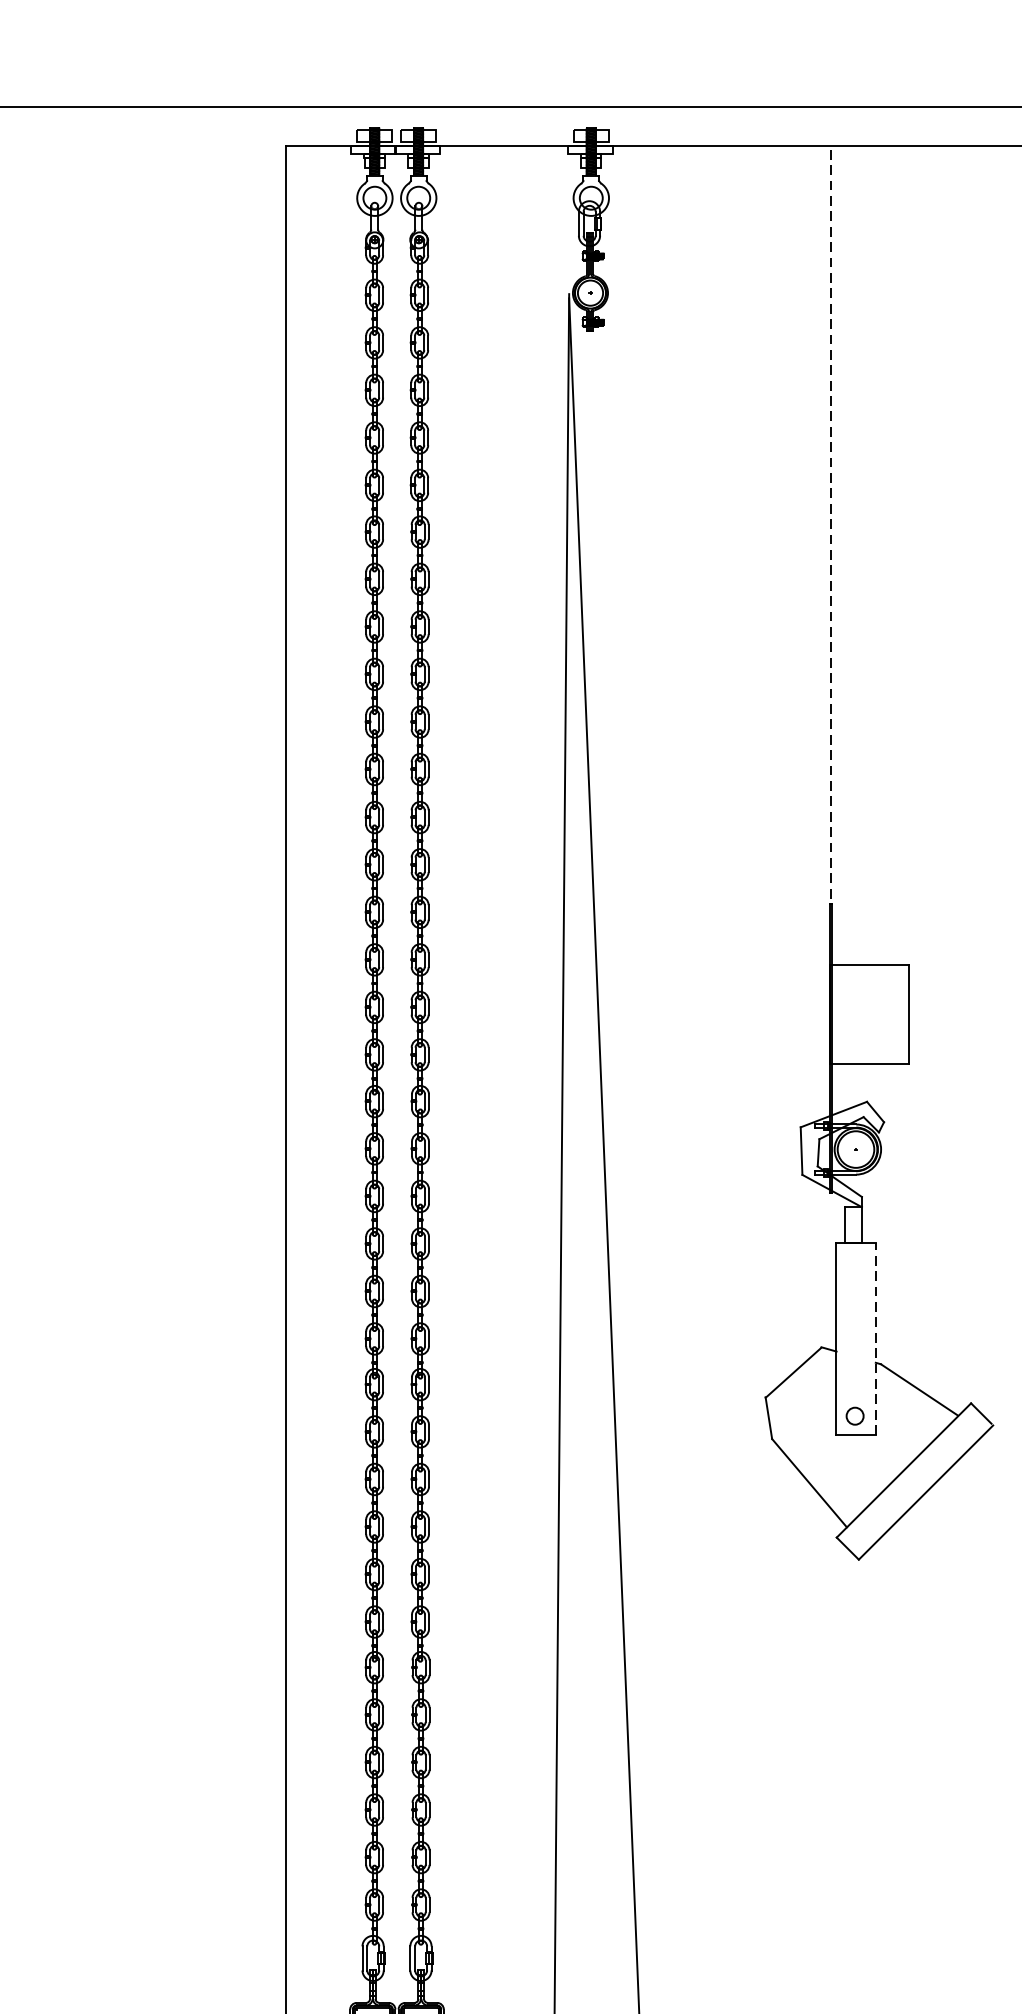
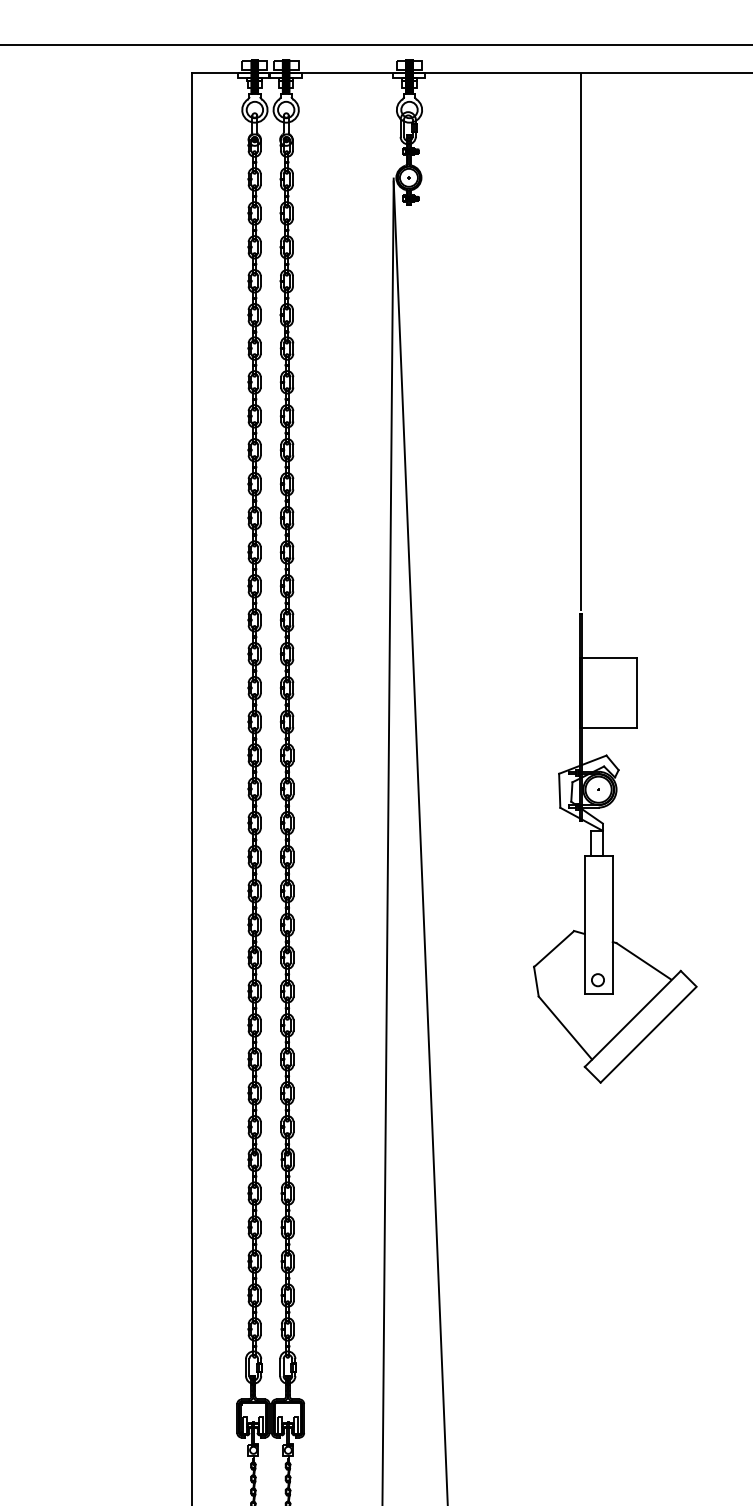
line: (830, 523) -> (580, 342), dashed -> solid
line: (875, 1338) -> (612, 924), dashed -> solid

